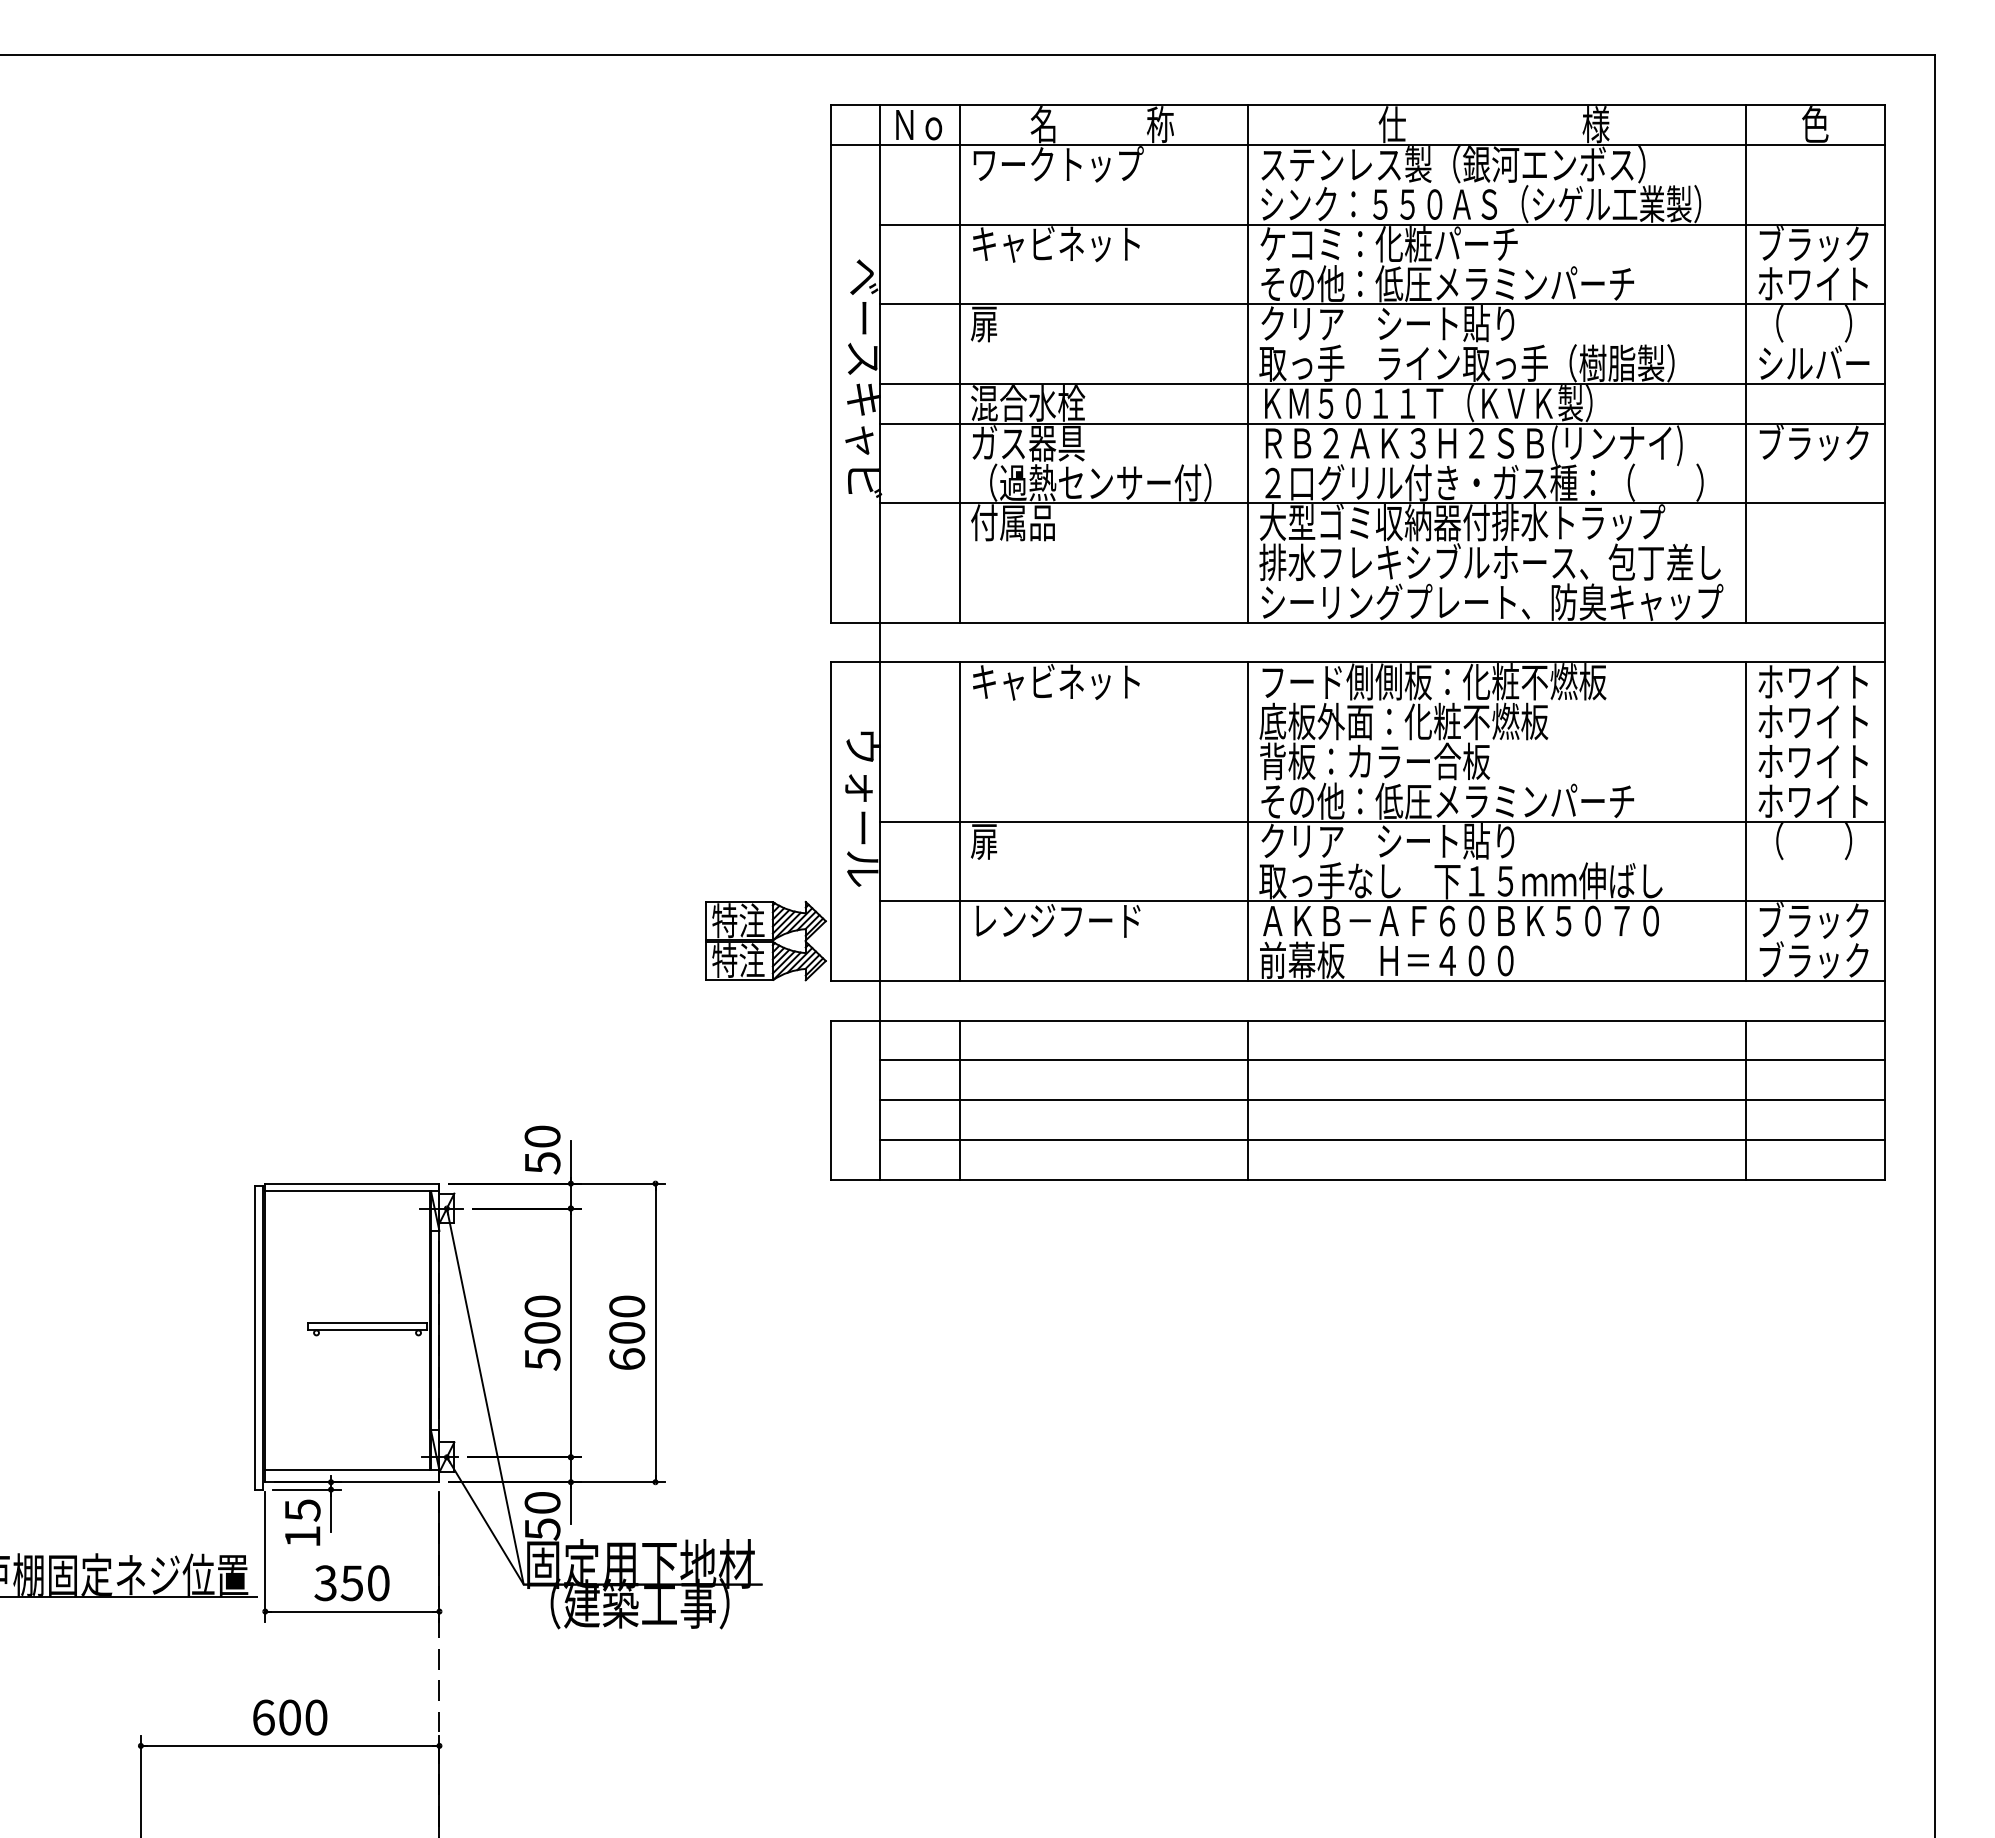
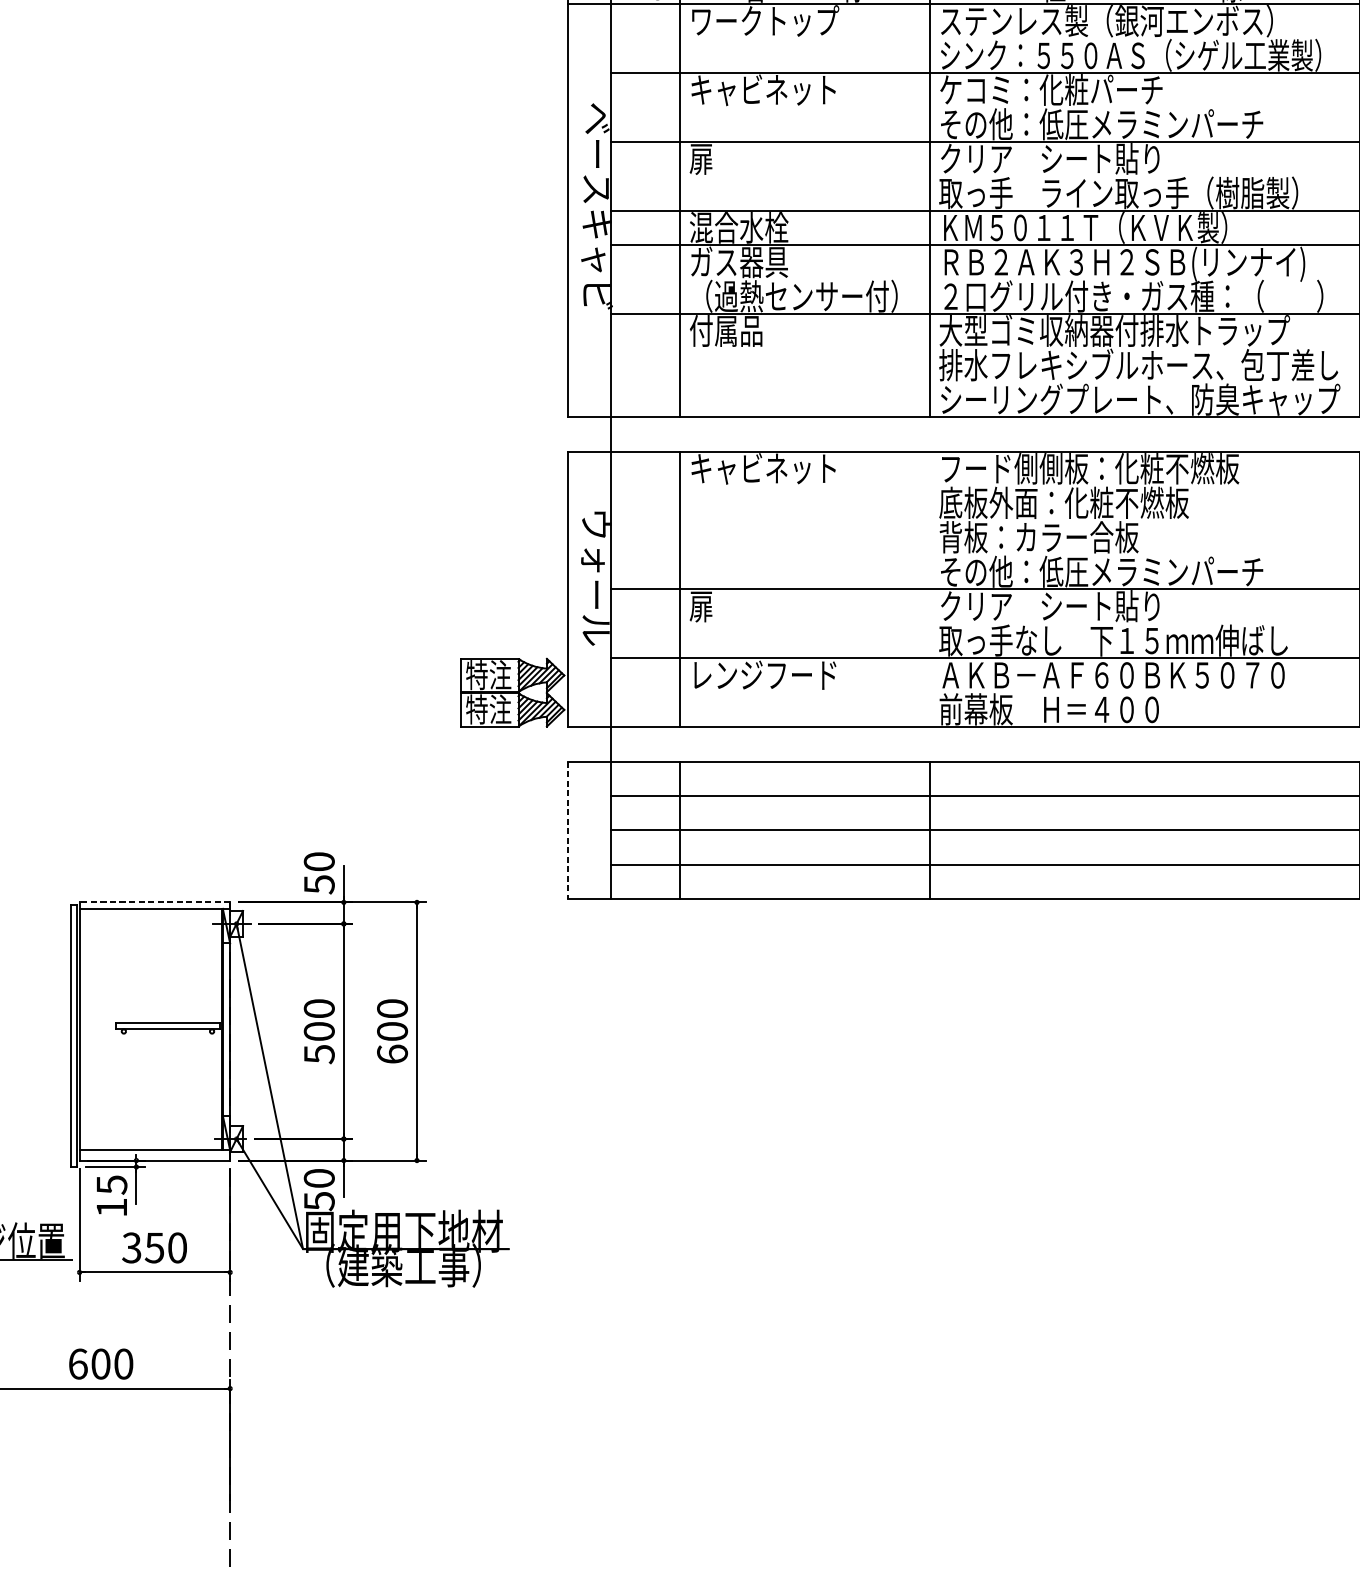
line: (1248, 821) -> (929, 589), removed
line: (830, 1100) -> (568, 830), solid -> dashed
line: (351, 1183) -> (154, 902), solid -> dashed

